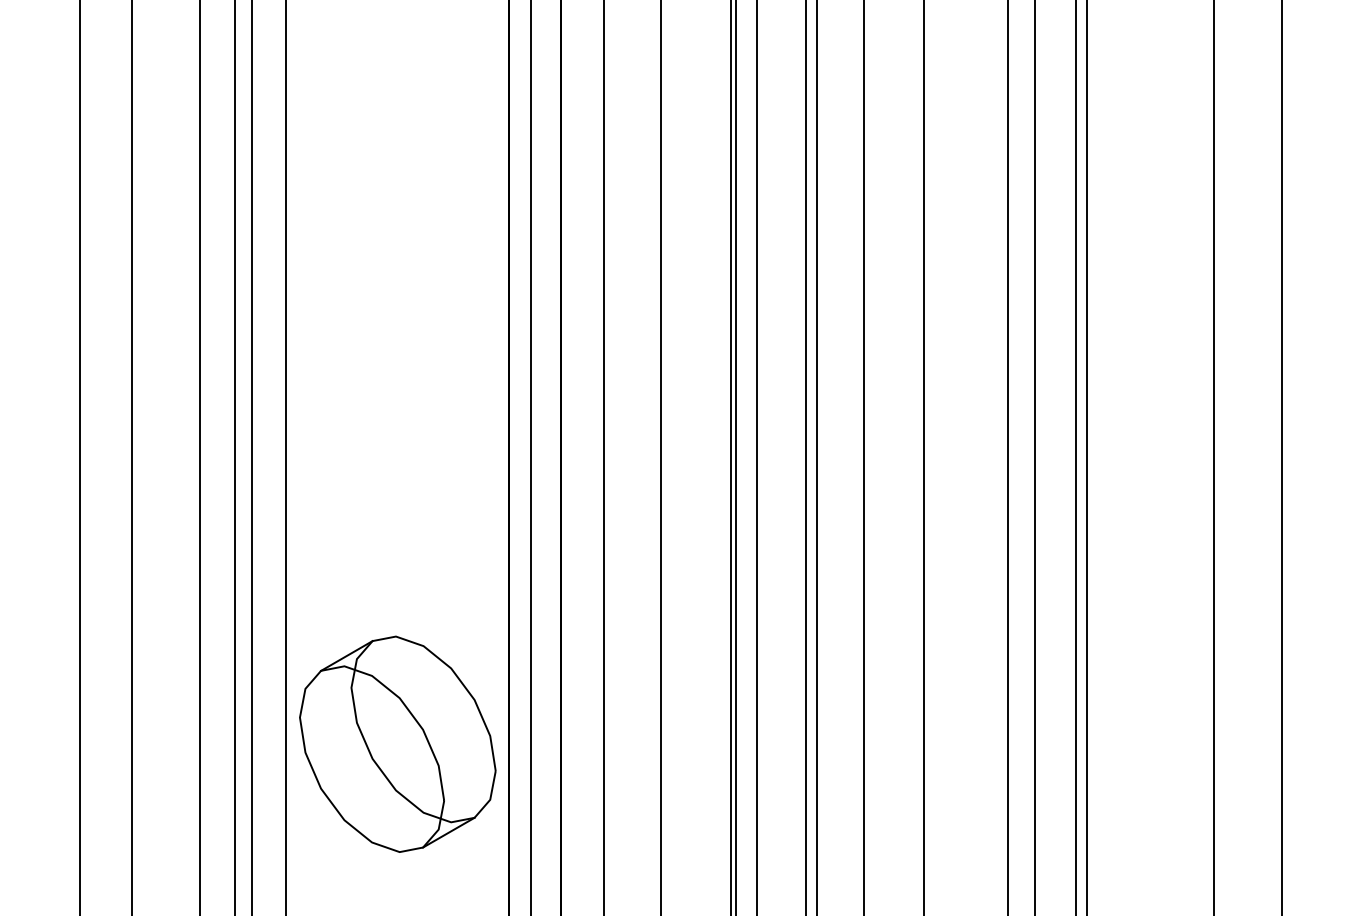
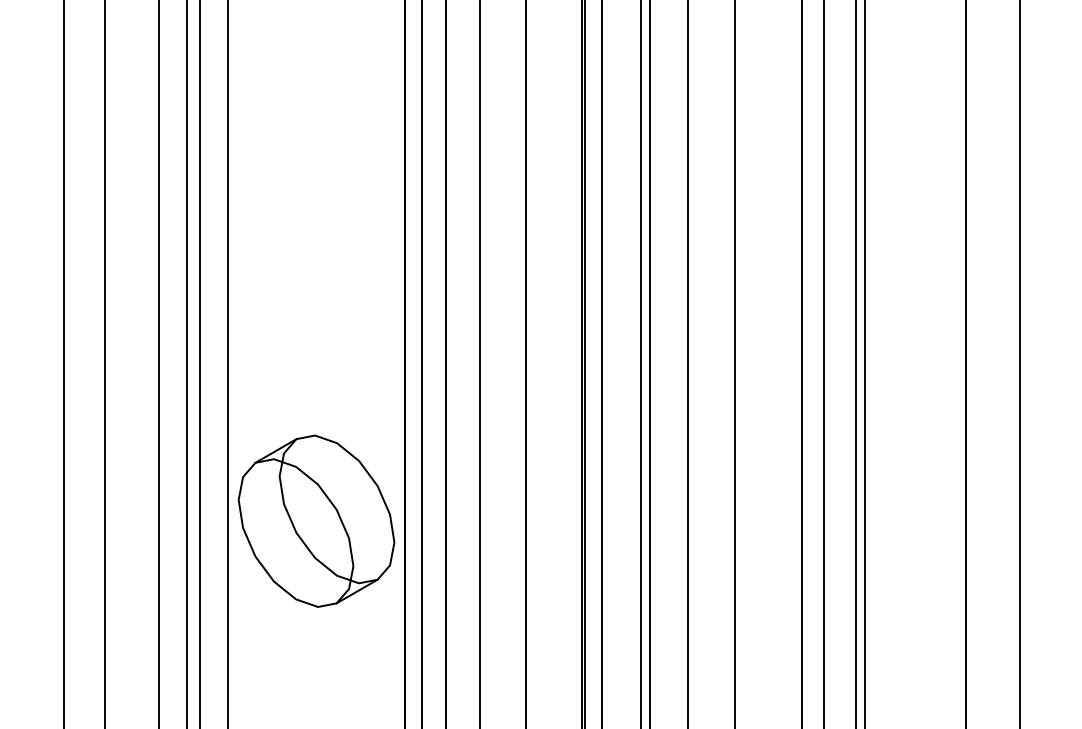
part: (397, 743) -> (316, 520), moved

